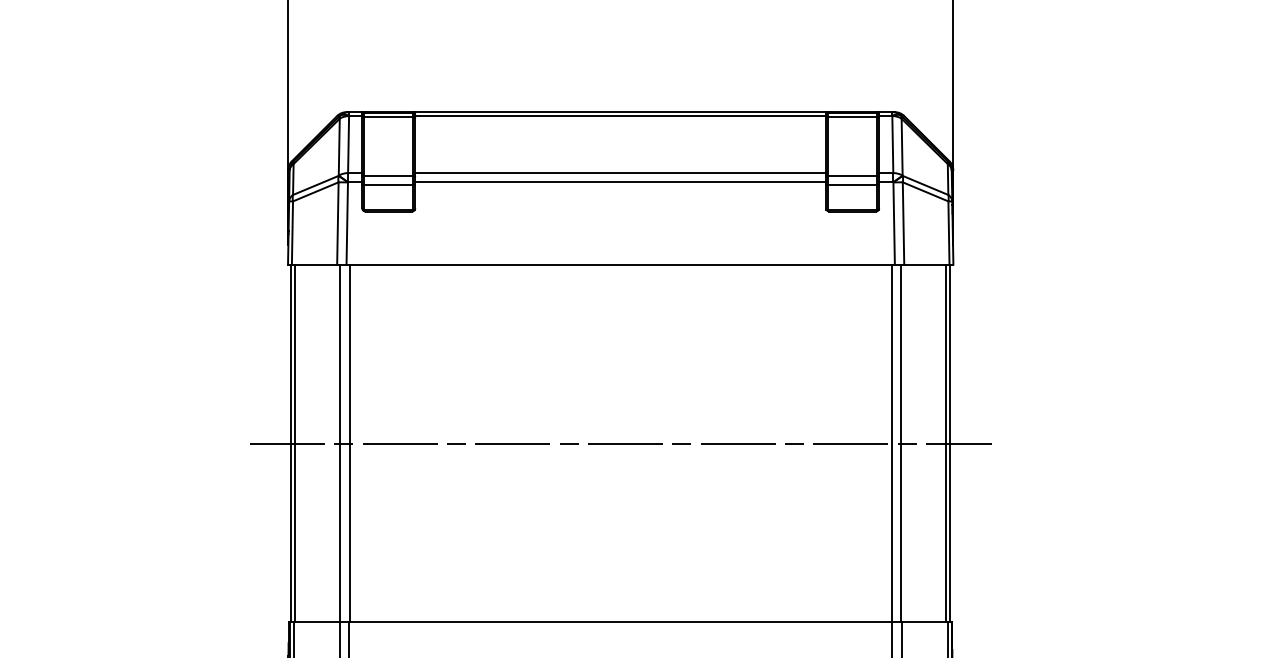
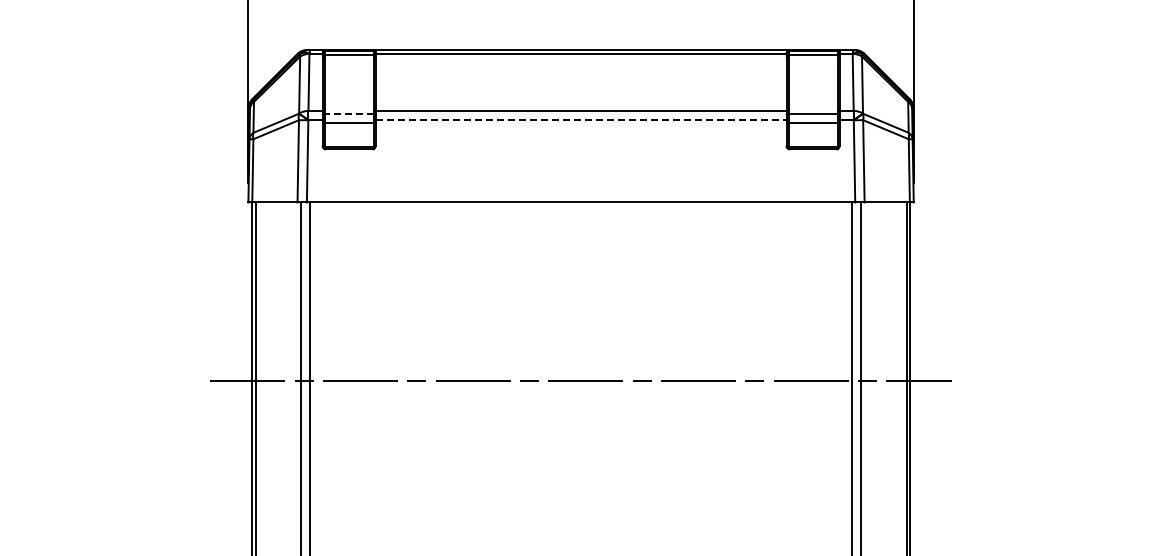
line: (388, 175) -> (348, 113), solid -> dashed
line: (621, 182) -> (581, 120), solid -> dashed

